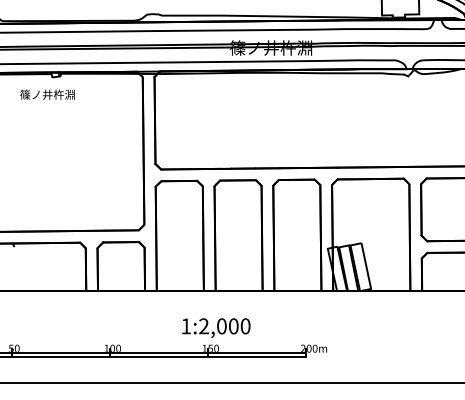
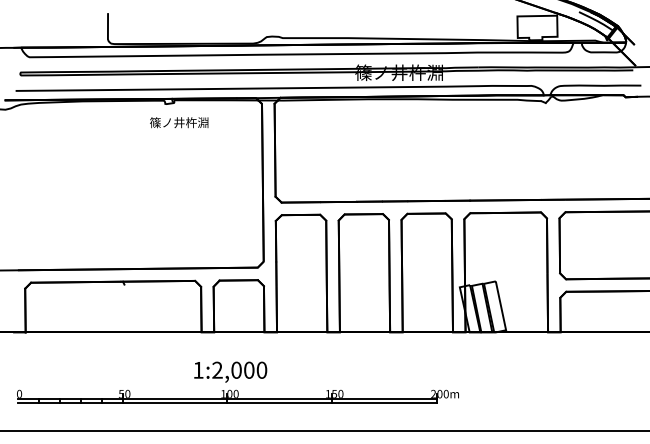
text: (47, 94) -> (179, 122), moved
text: (216, 327) -> (230, 371), moved

